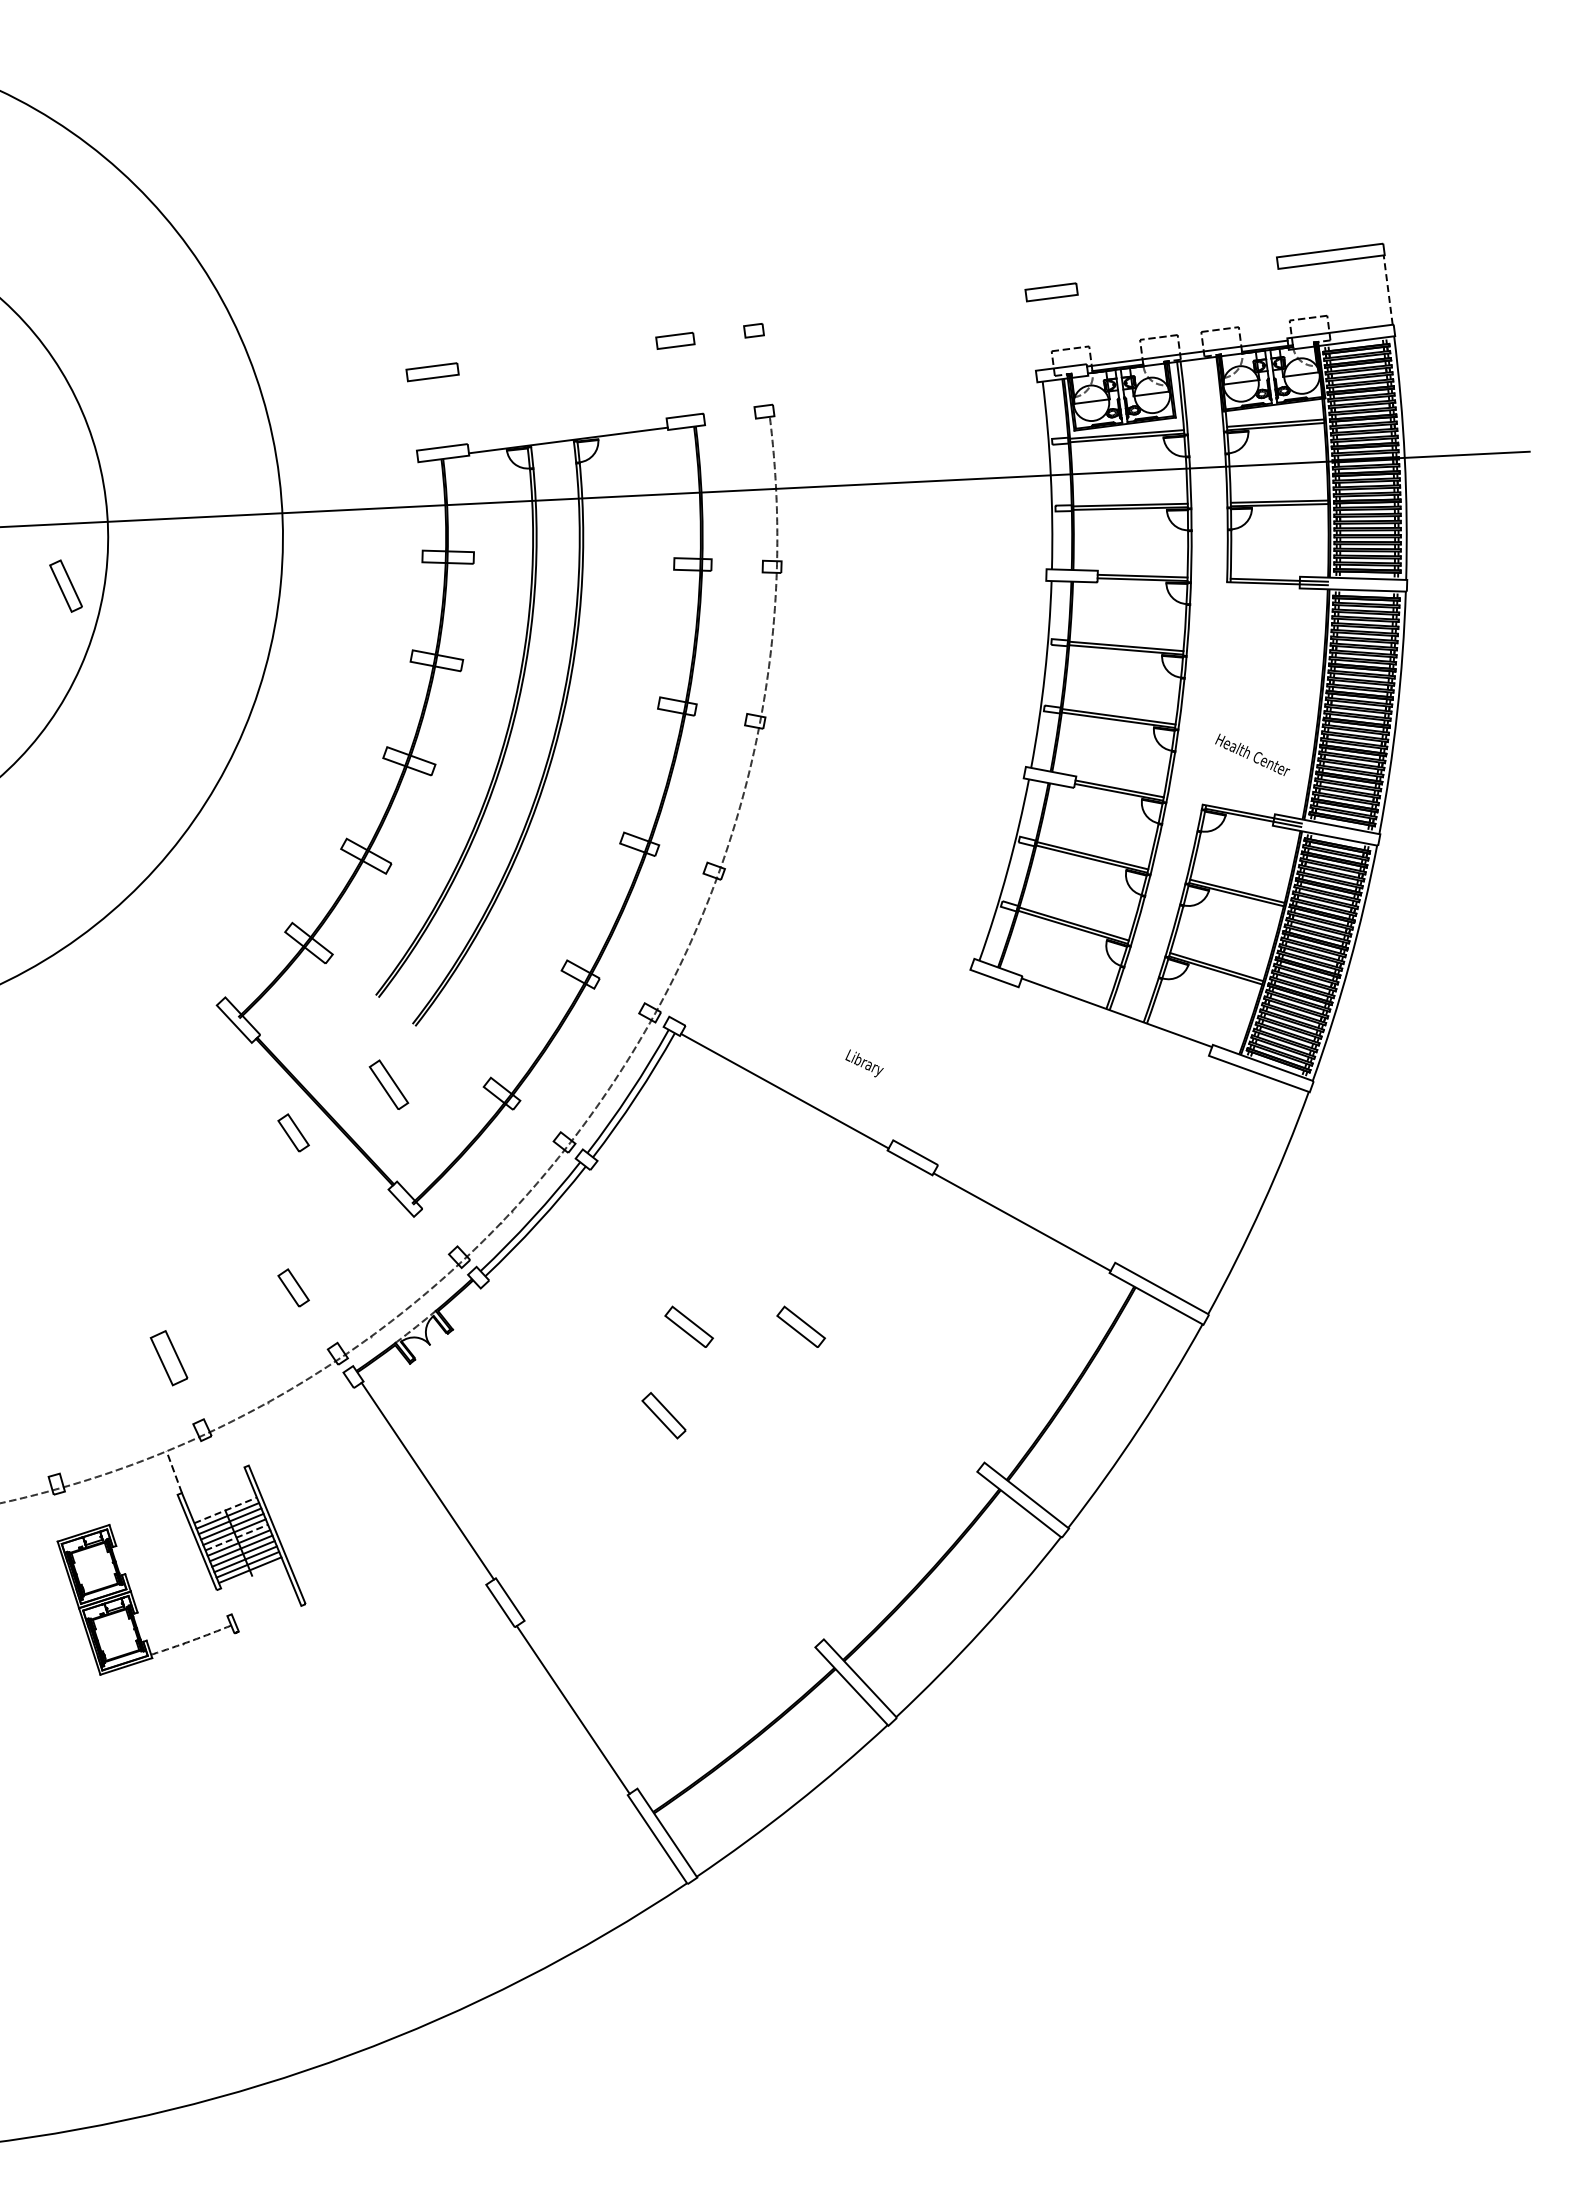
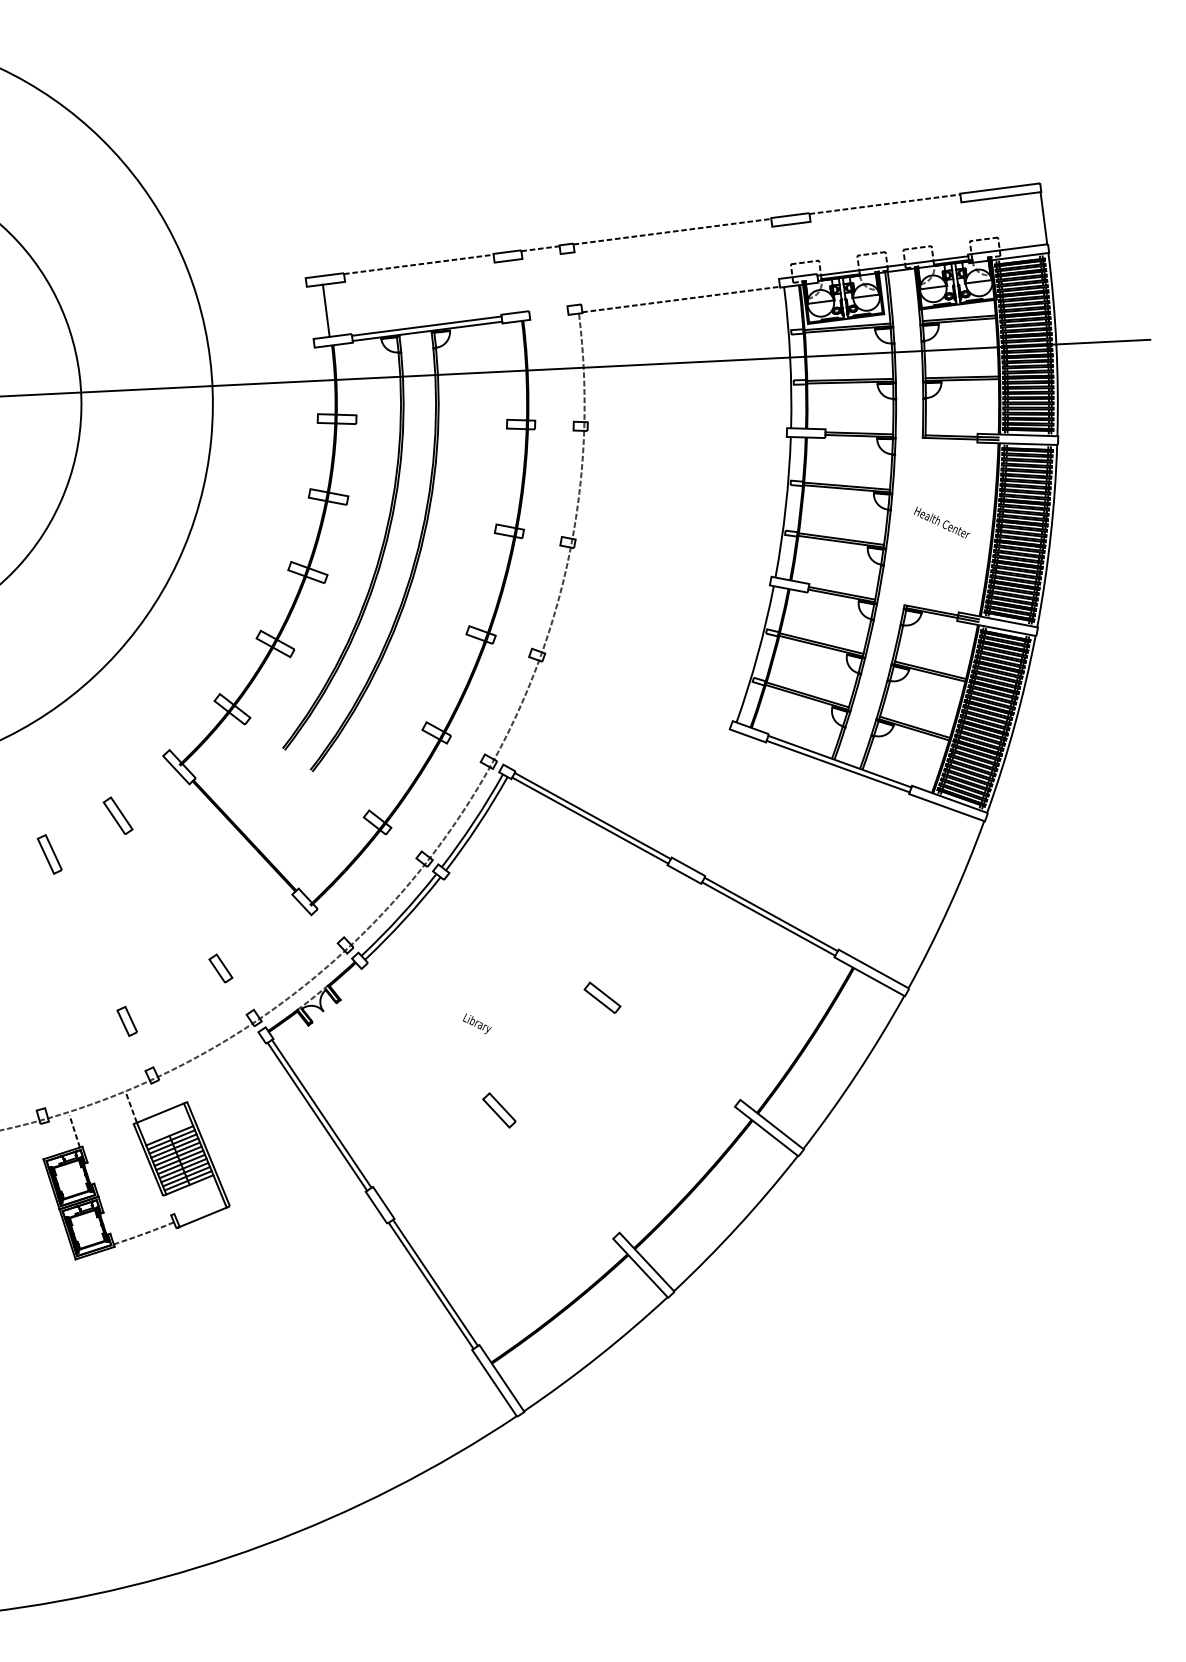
line: (1176, 271) -> (884, 204), added
line: (1388, 290) -> (1044, 218), dashed -> solid
line: (893, 307) -> (671, 231), added
line: (718, 330) -> (540, 248), added
line: (556, 351) -> (418, 264), added
line: (905, 398) -> (680, 299), added
line: (433, 412) -> (326, 310), added
line: (567, 433) -> (426, 326), added
part: (65, 585) -> (49, 853), moved
text: (1252, 754) -> (941, 522), moved
line: (1114, 1019) -> (838, 766), added
text: (864, 1063) -> (477, 1023), moved
part: (388, 1084) -> (117, 815), moved
line: (788, 1084) -> (593, 815), added
part: (293, 1132) -> (220, 851), removed
line: (1025, 1215) -> (771, 914), added
part: (688, 1326) -> (517, 997), removed
part: (168, 1358) -> (126, 1021), size x0.71
part: (663, 1415) -> (499, 1110), moved
line: (212, 1480) -> (159, 1113), added
line: (421, 1484) -> (317, 1116), added
line: (99, 1504) -> (74, 1131), added
line: (225, 1510) -> (169, 1135), dashed -> solid
line: (236, 1537) -> (177, 1156), dashed -> solid
line: (252, 1575) -> (189, 1184), added
line: (269, 1618) -> (202, 1217), added
line: (578, 1705) -> (435, 1282), added

